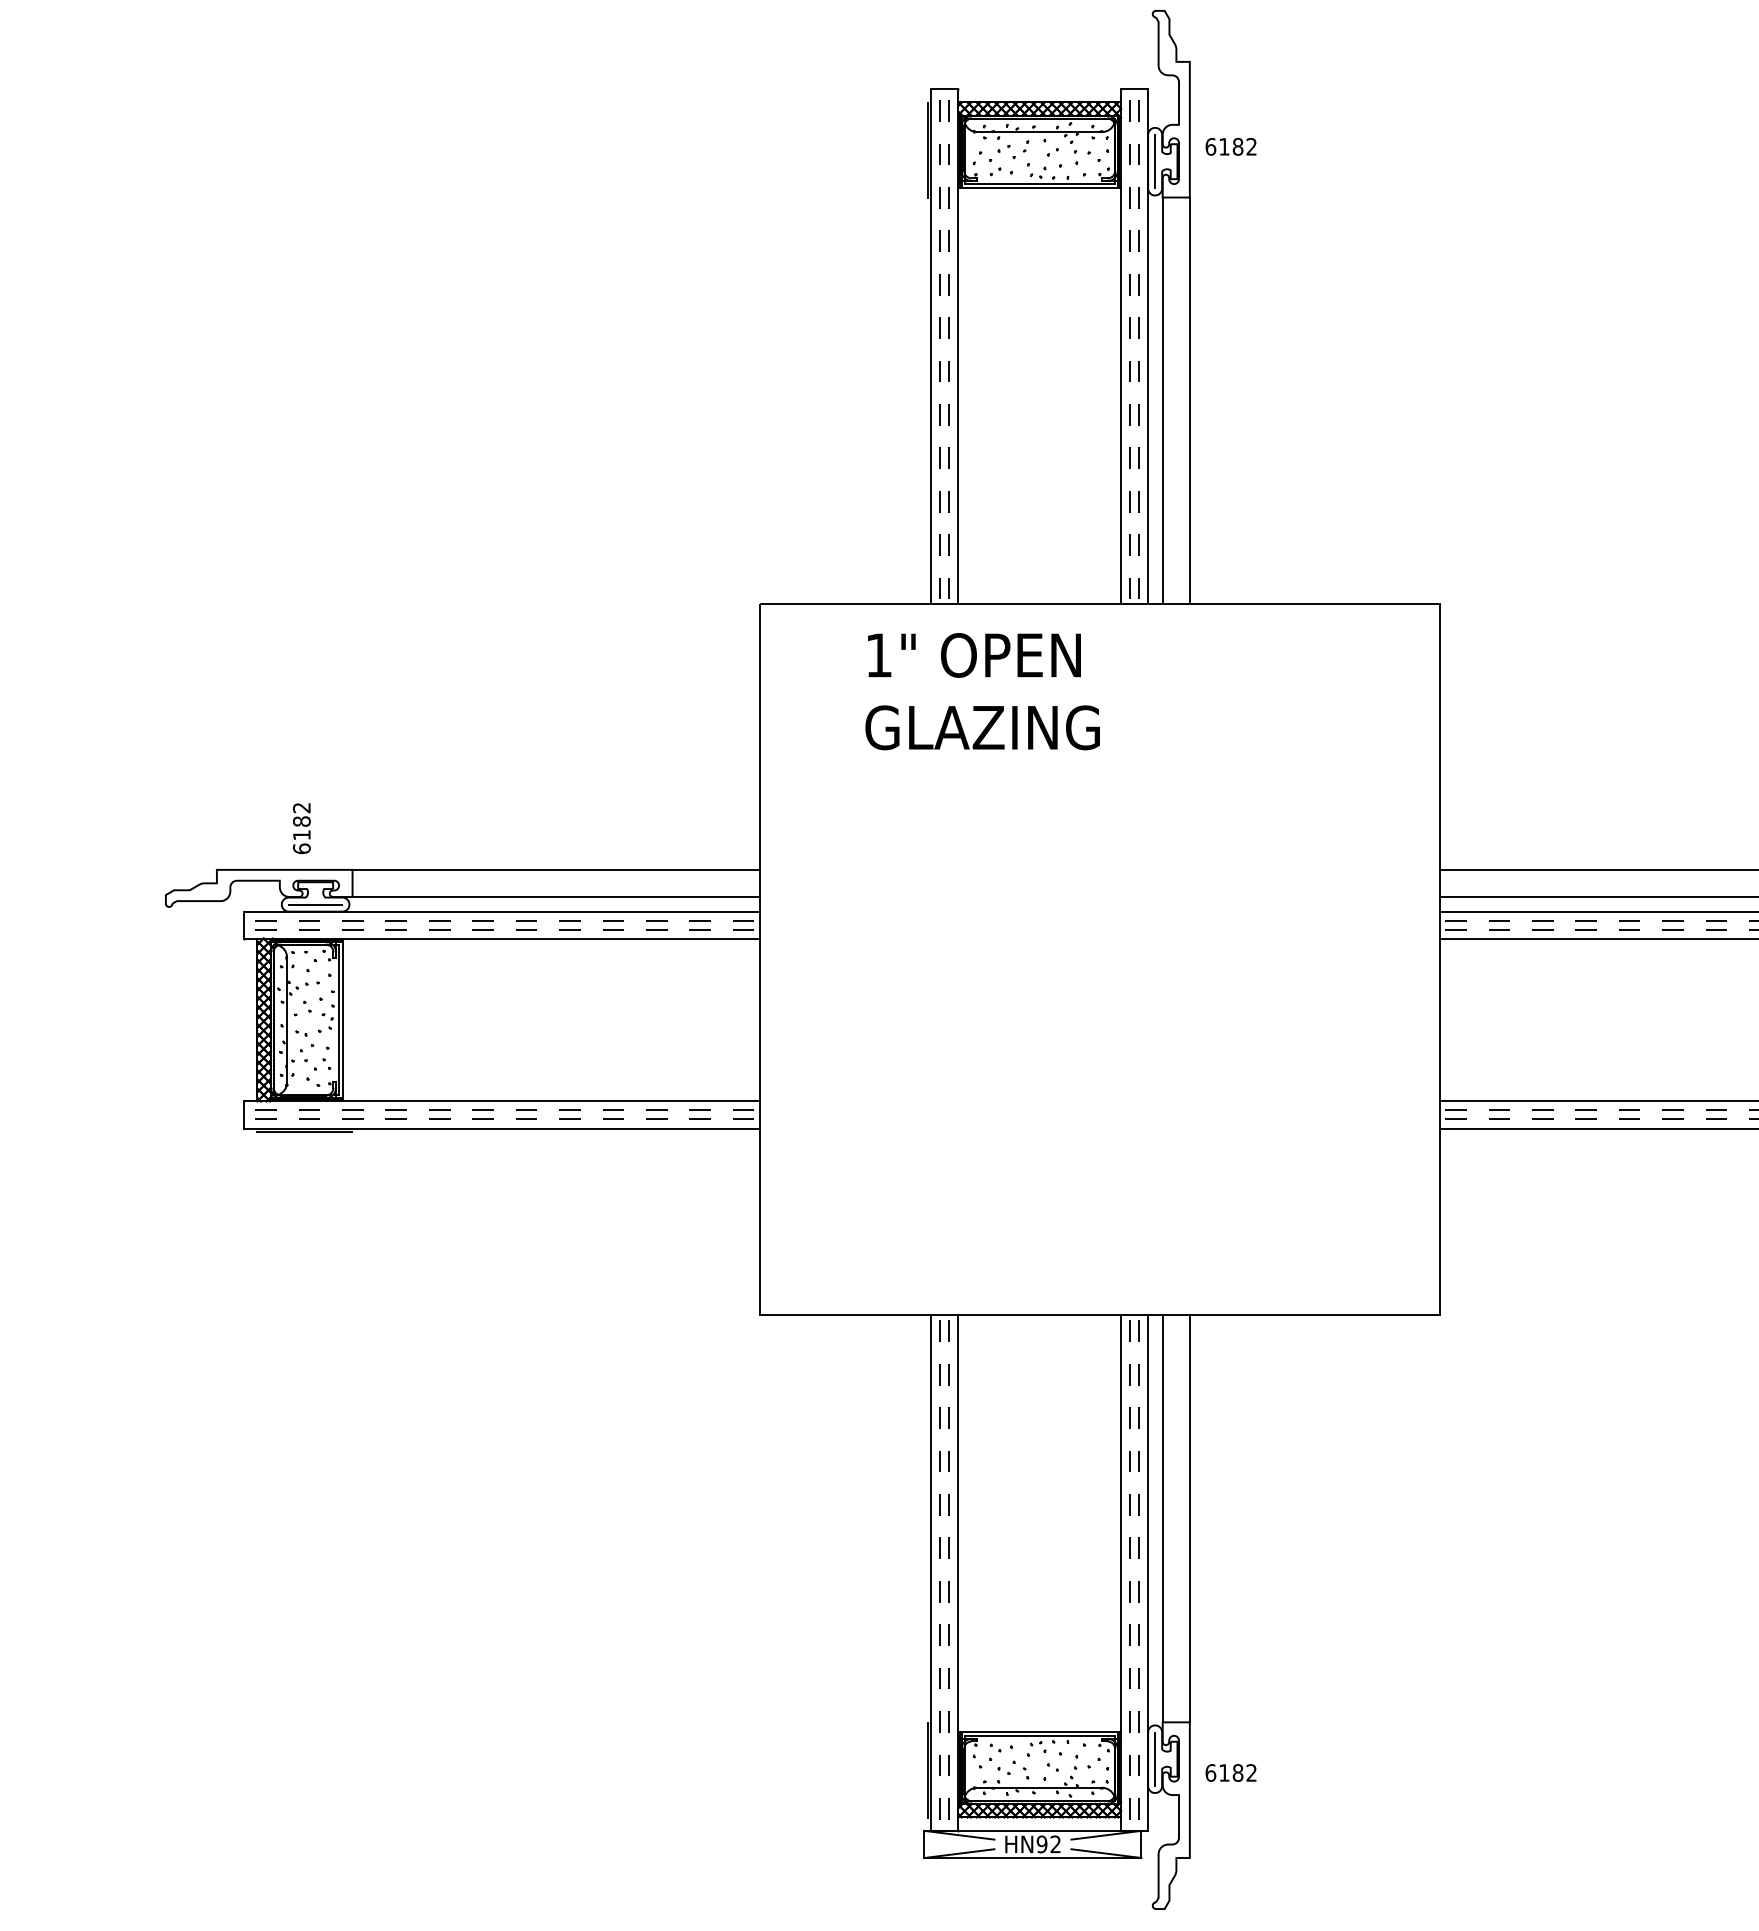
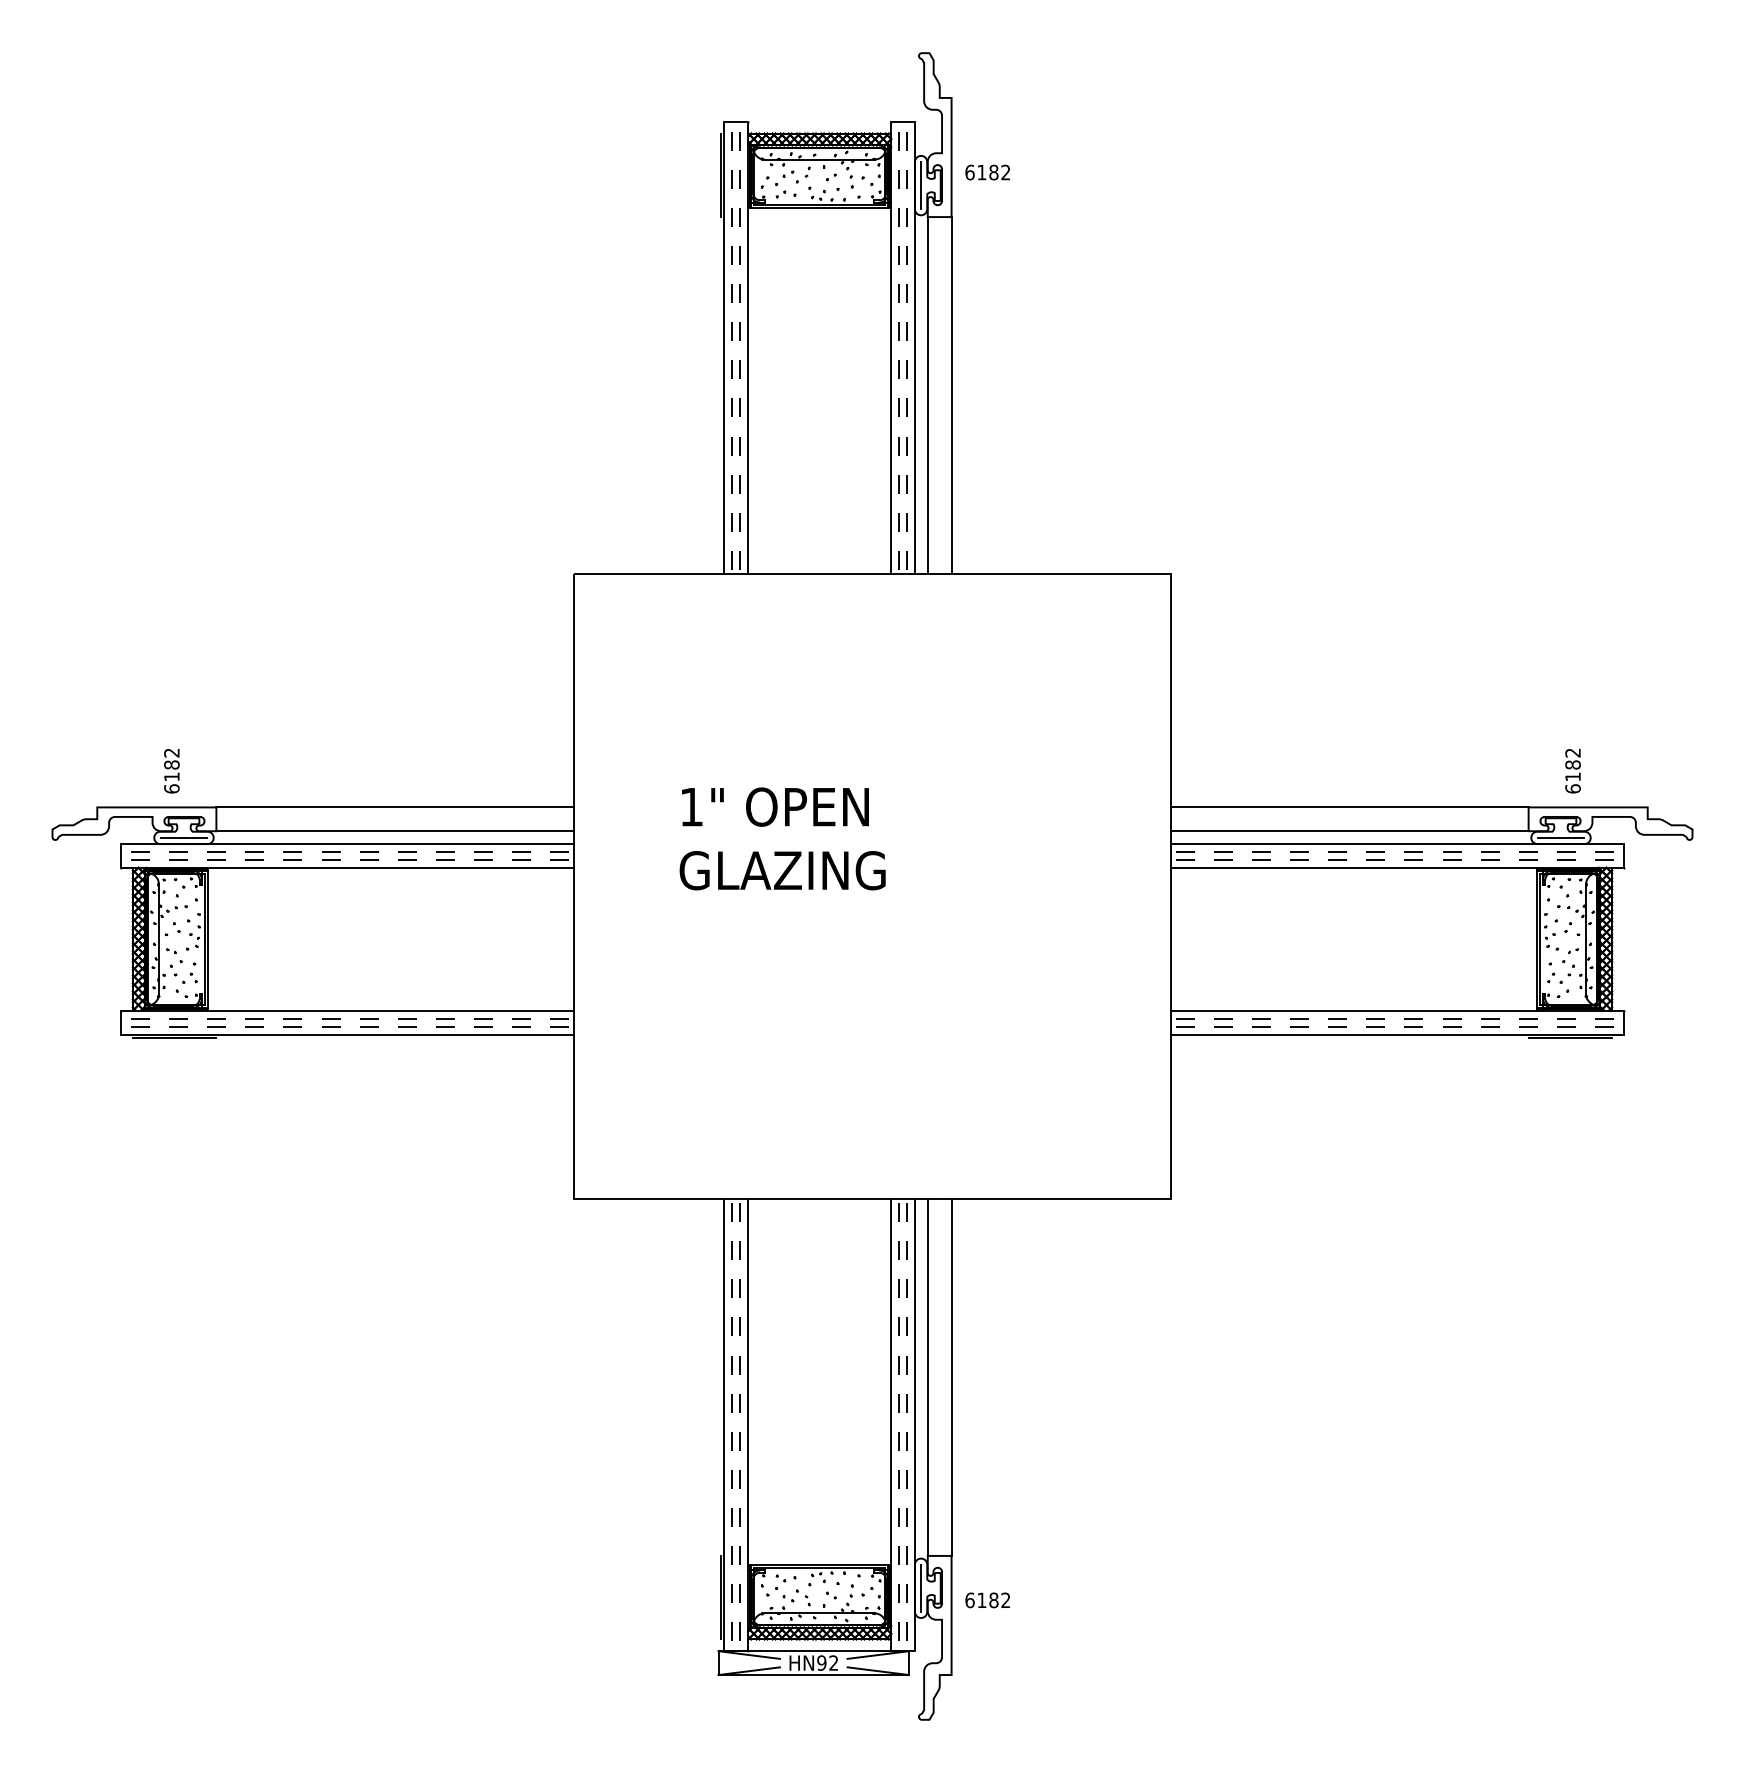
text: (982, 691) -> (782, 838), moved

